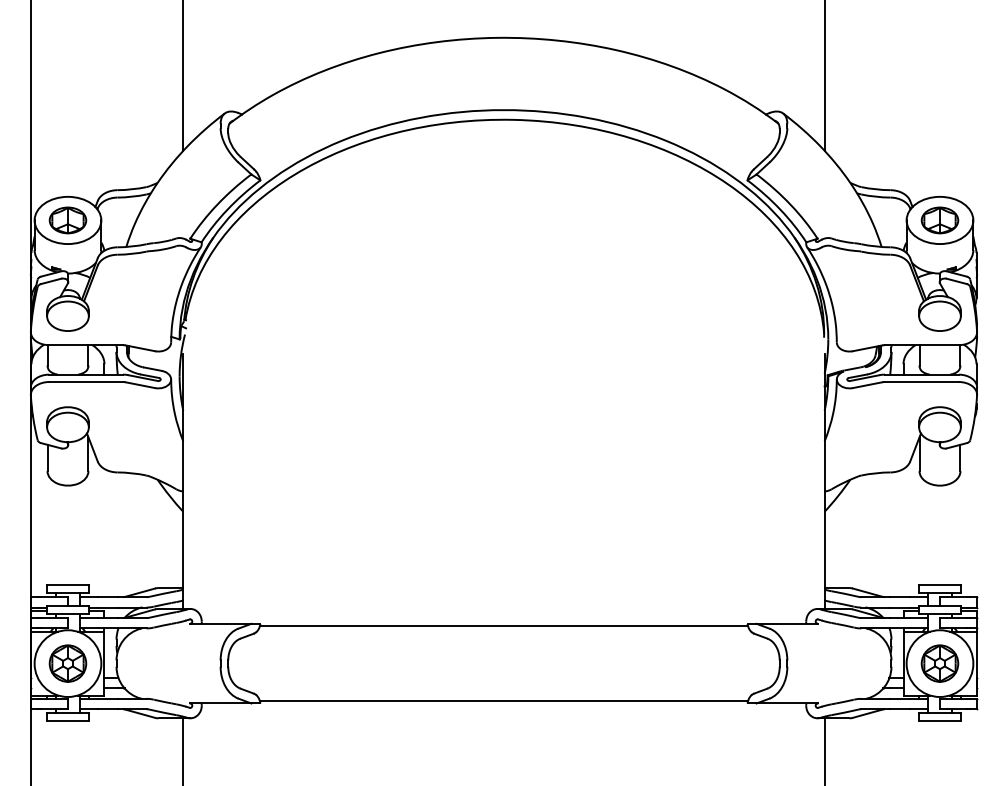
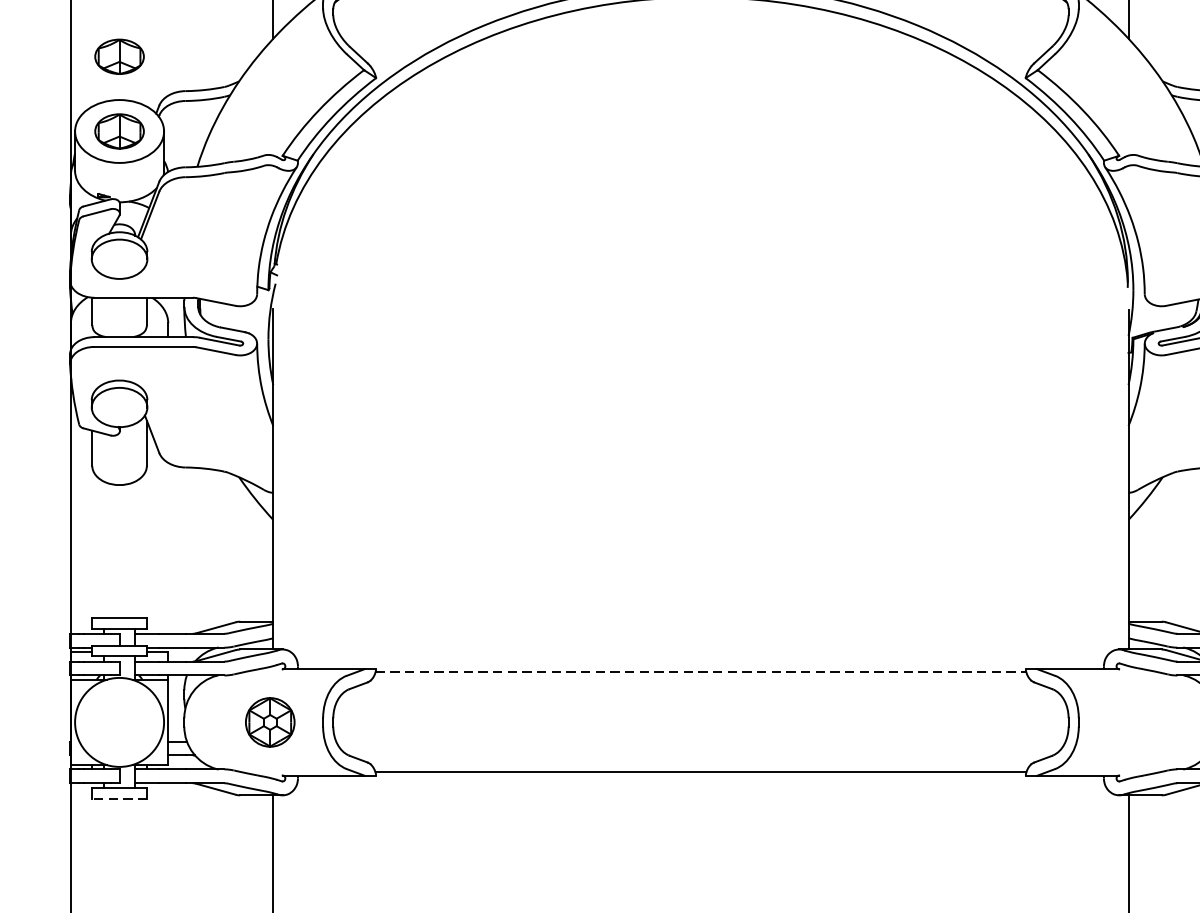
part: (67, 164) -> (118, 56), added
line: (504, 626) -> (701, 672), solid -> dashed
part: (67, 663) -> (269, 722), moved
line: (67, 720) -> (118, 798), solid -> dashed

